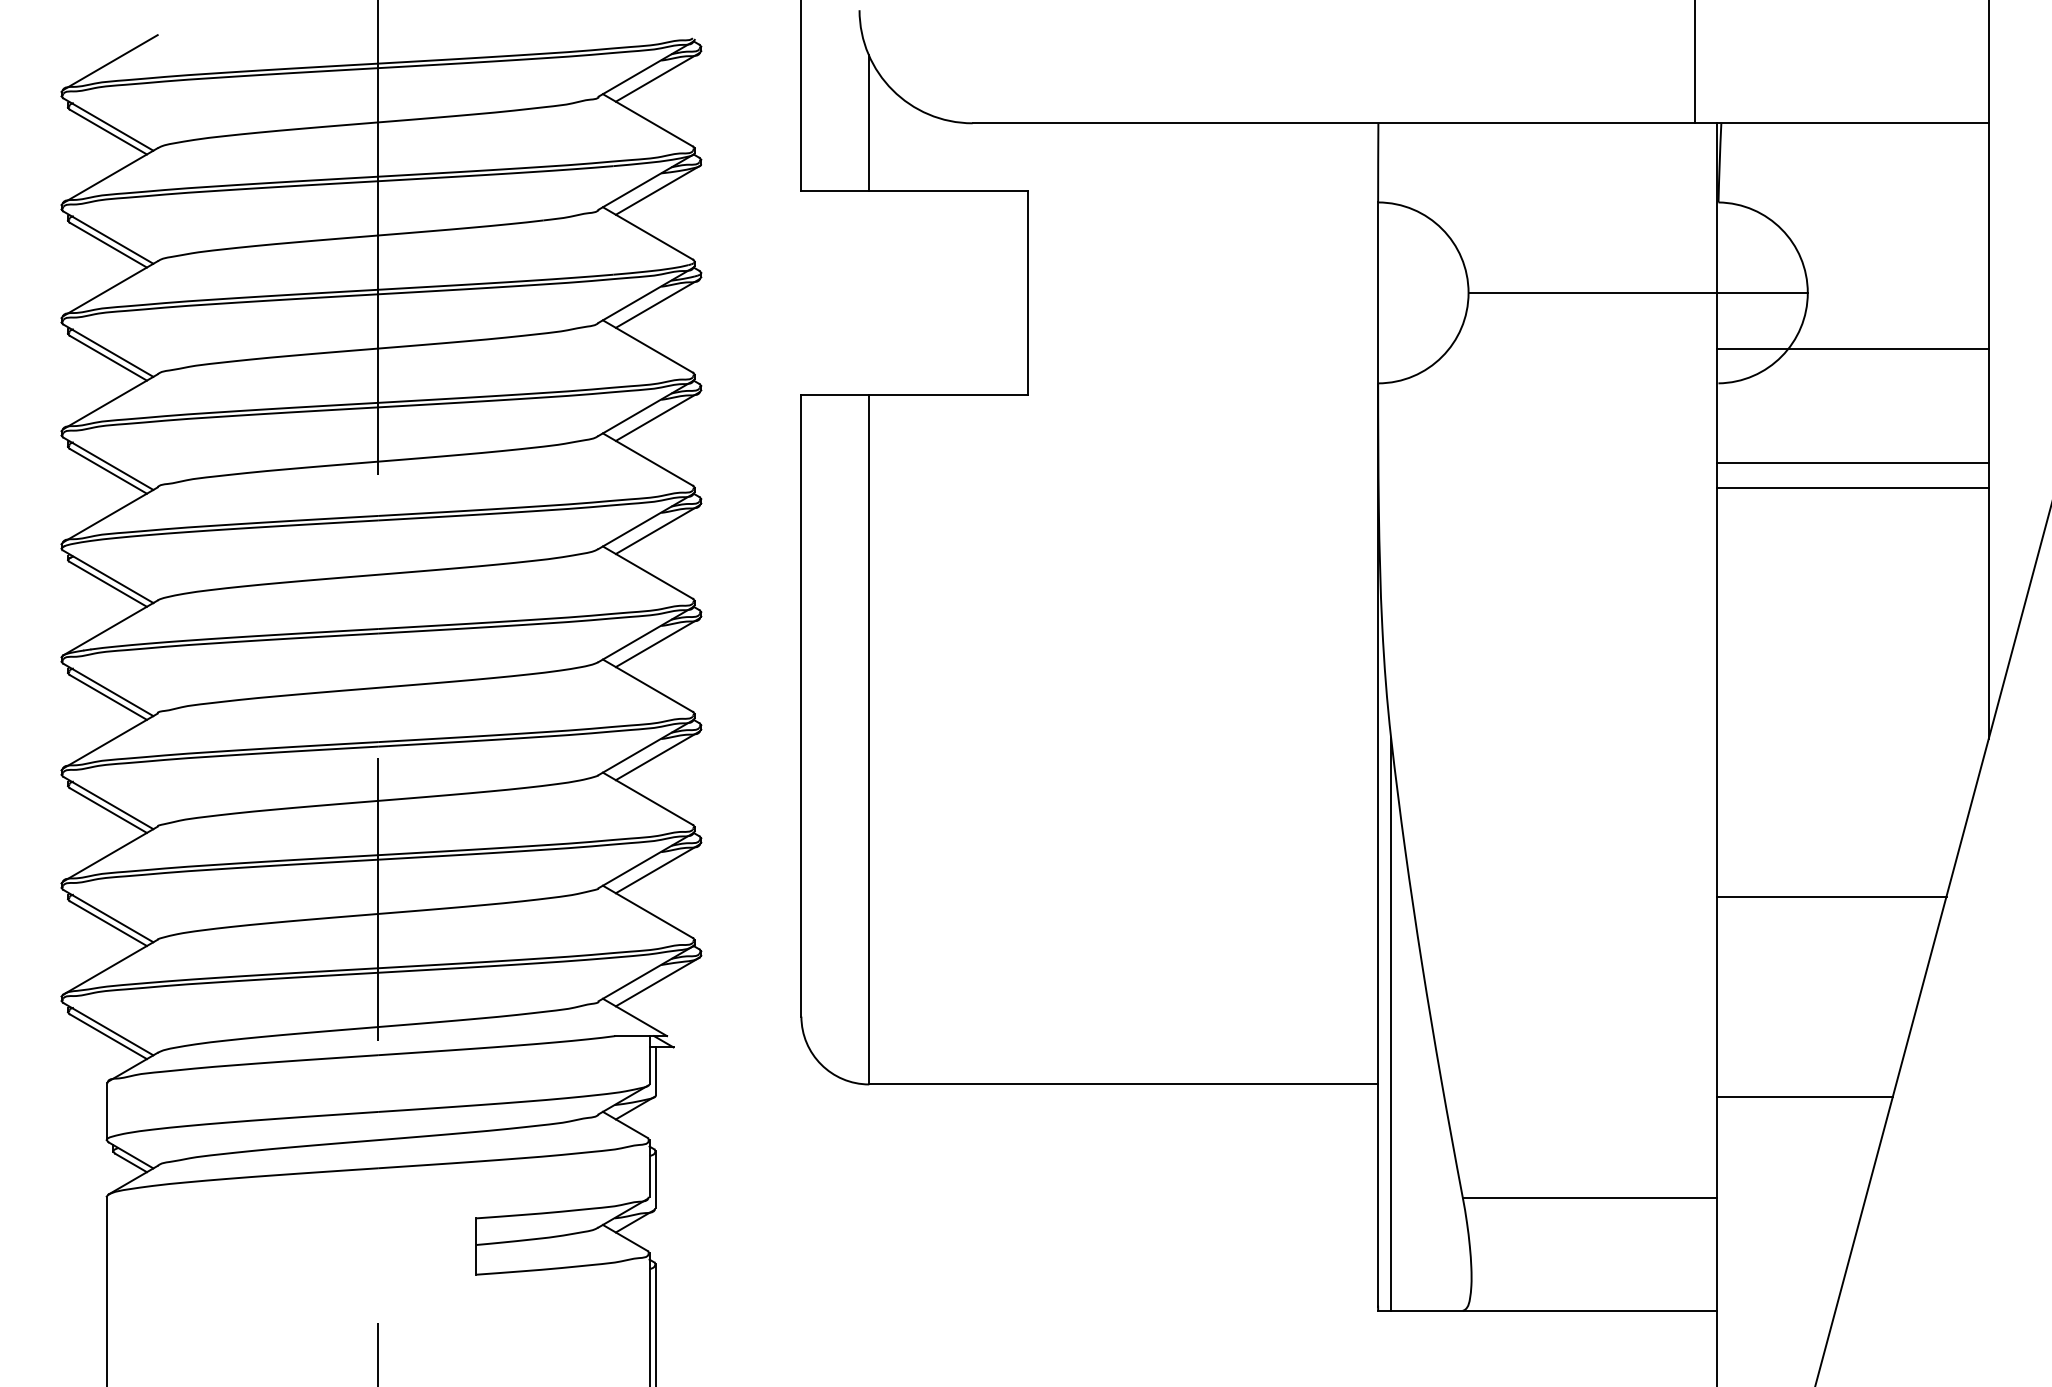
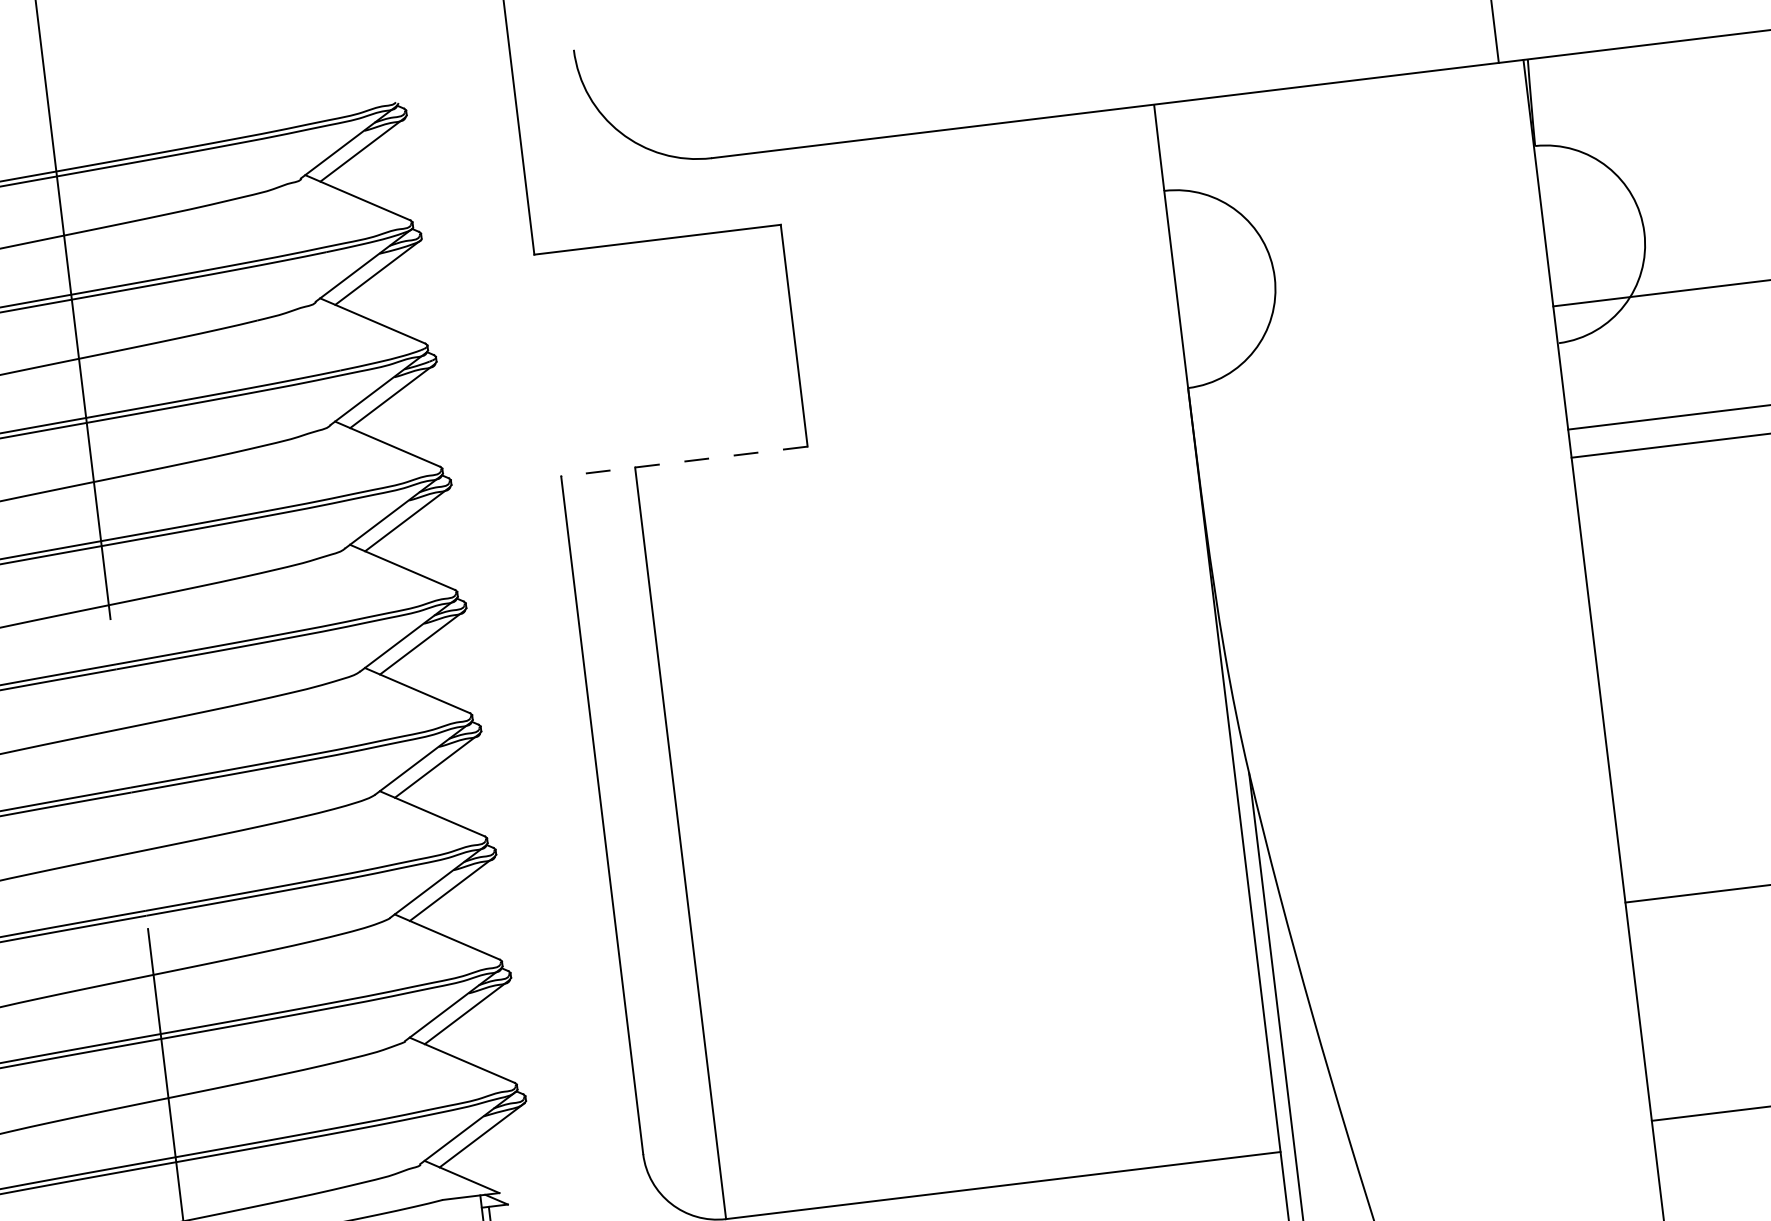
line: (869, 123) -> (599, 171), removed
line: (1637, 292) -> (1458, 254), removed
line: (913, 394) -> (683, 461), solid -> dashed

